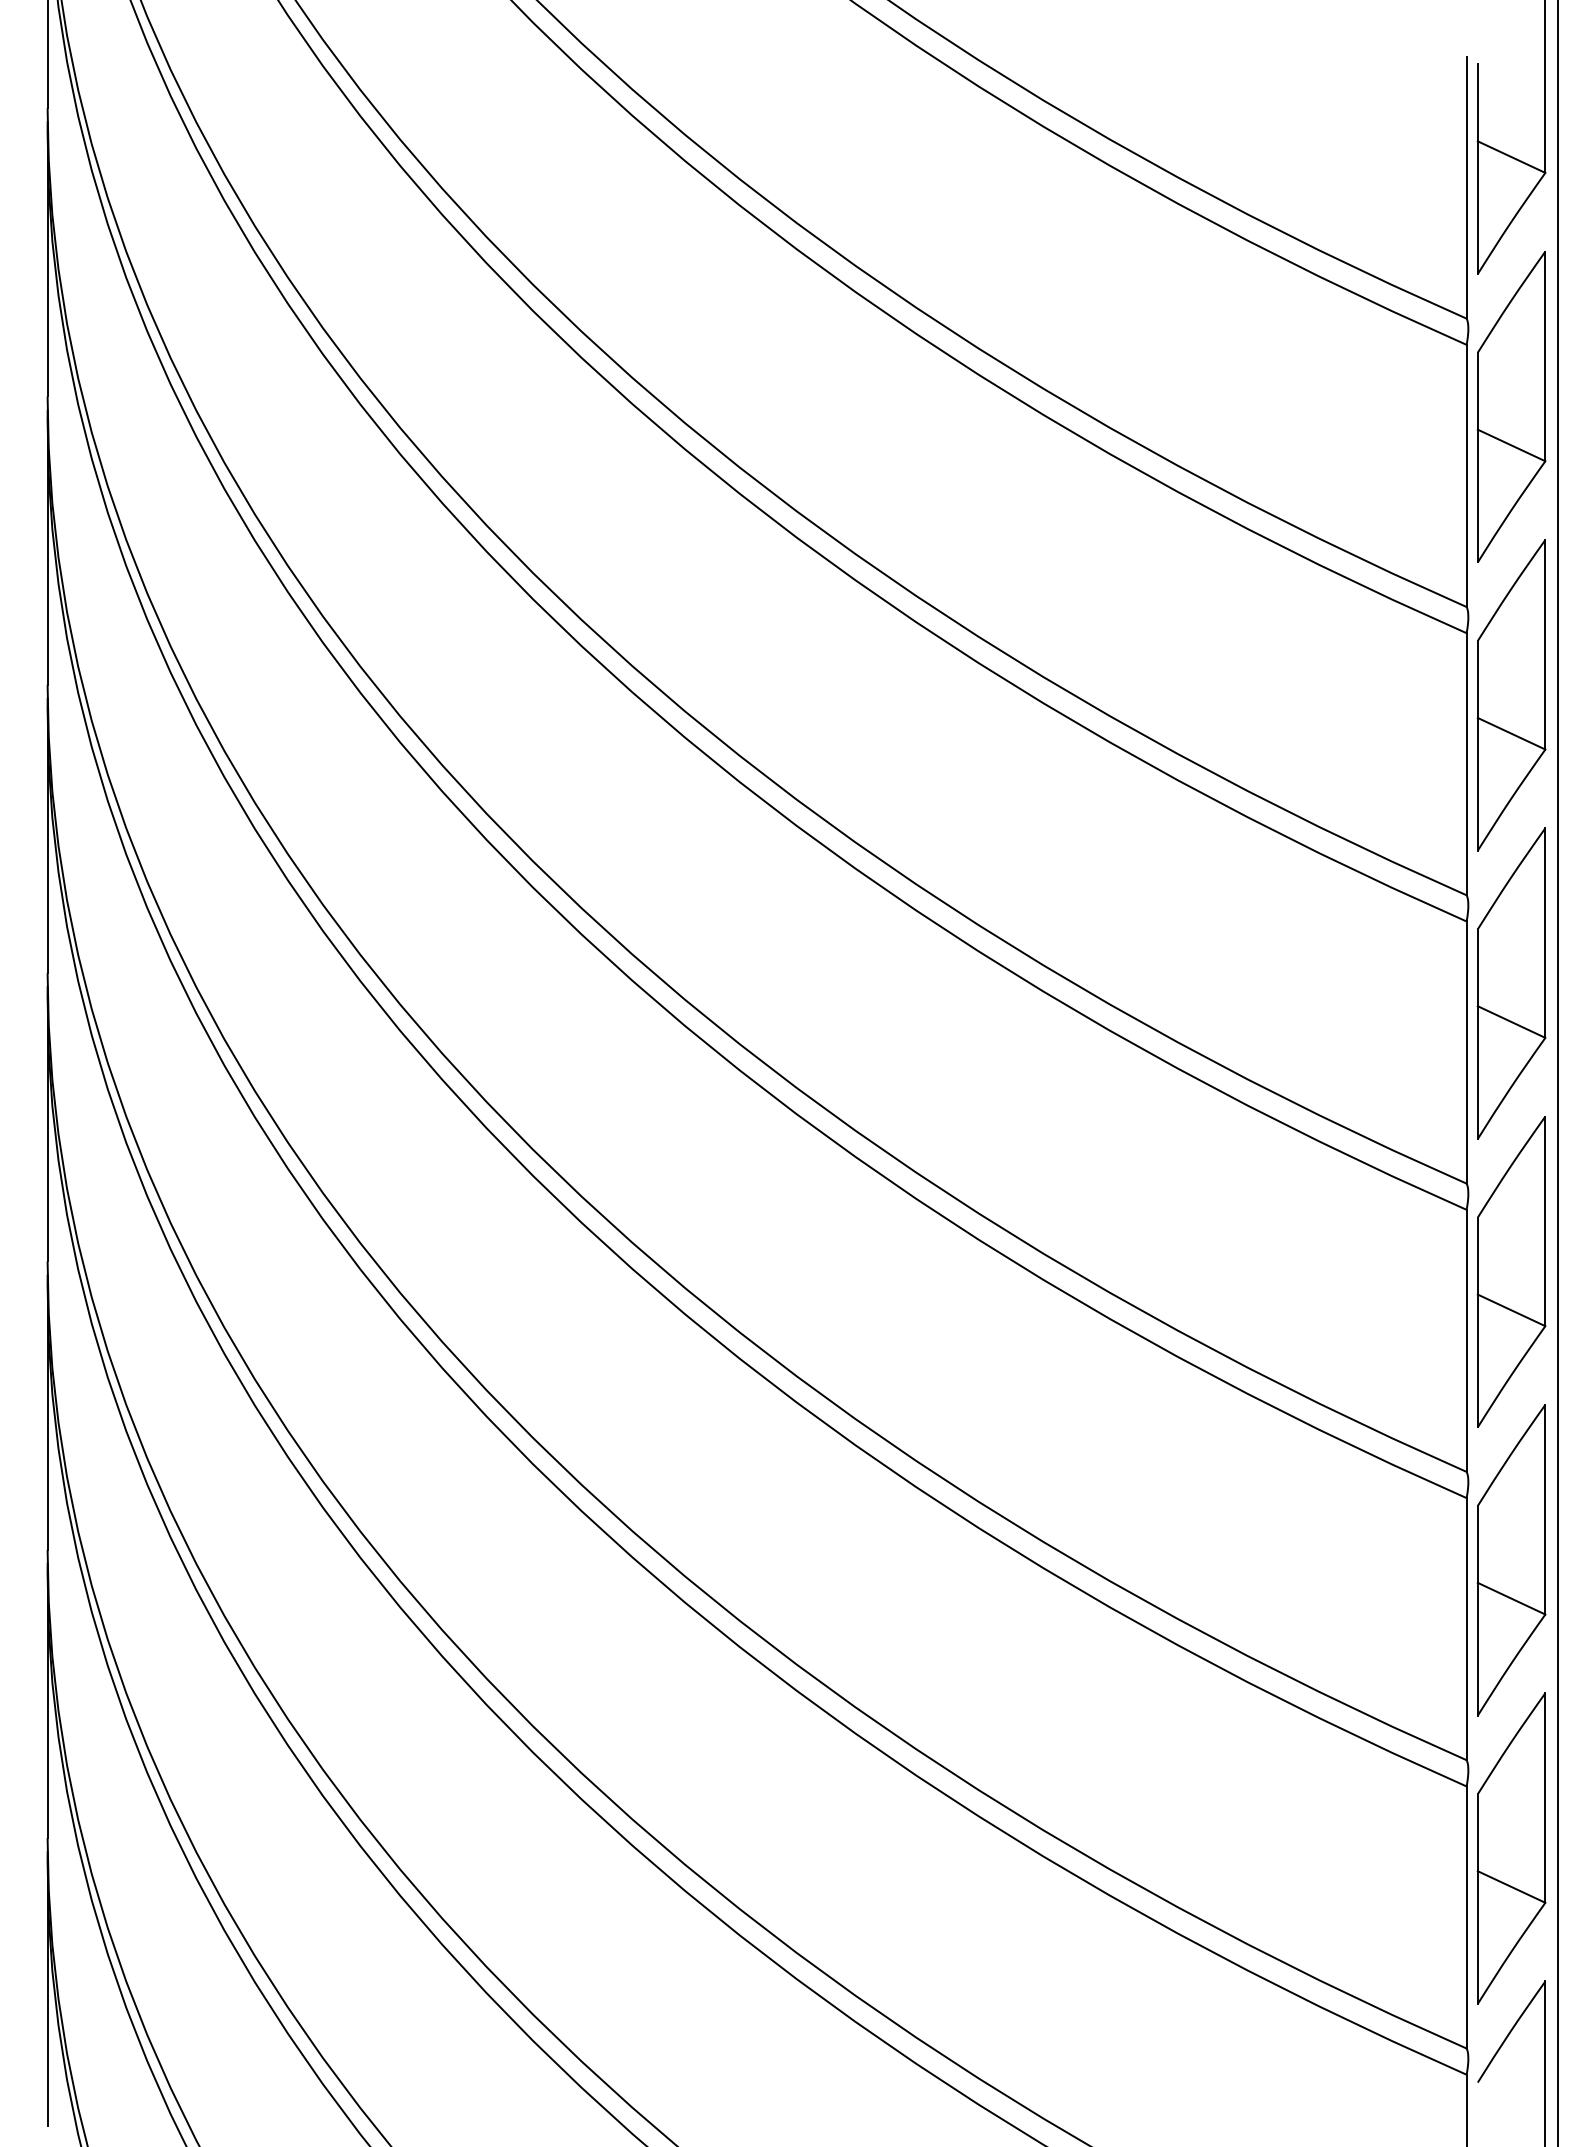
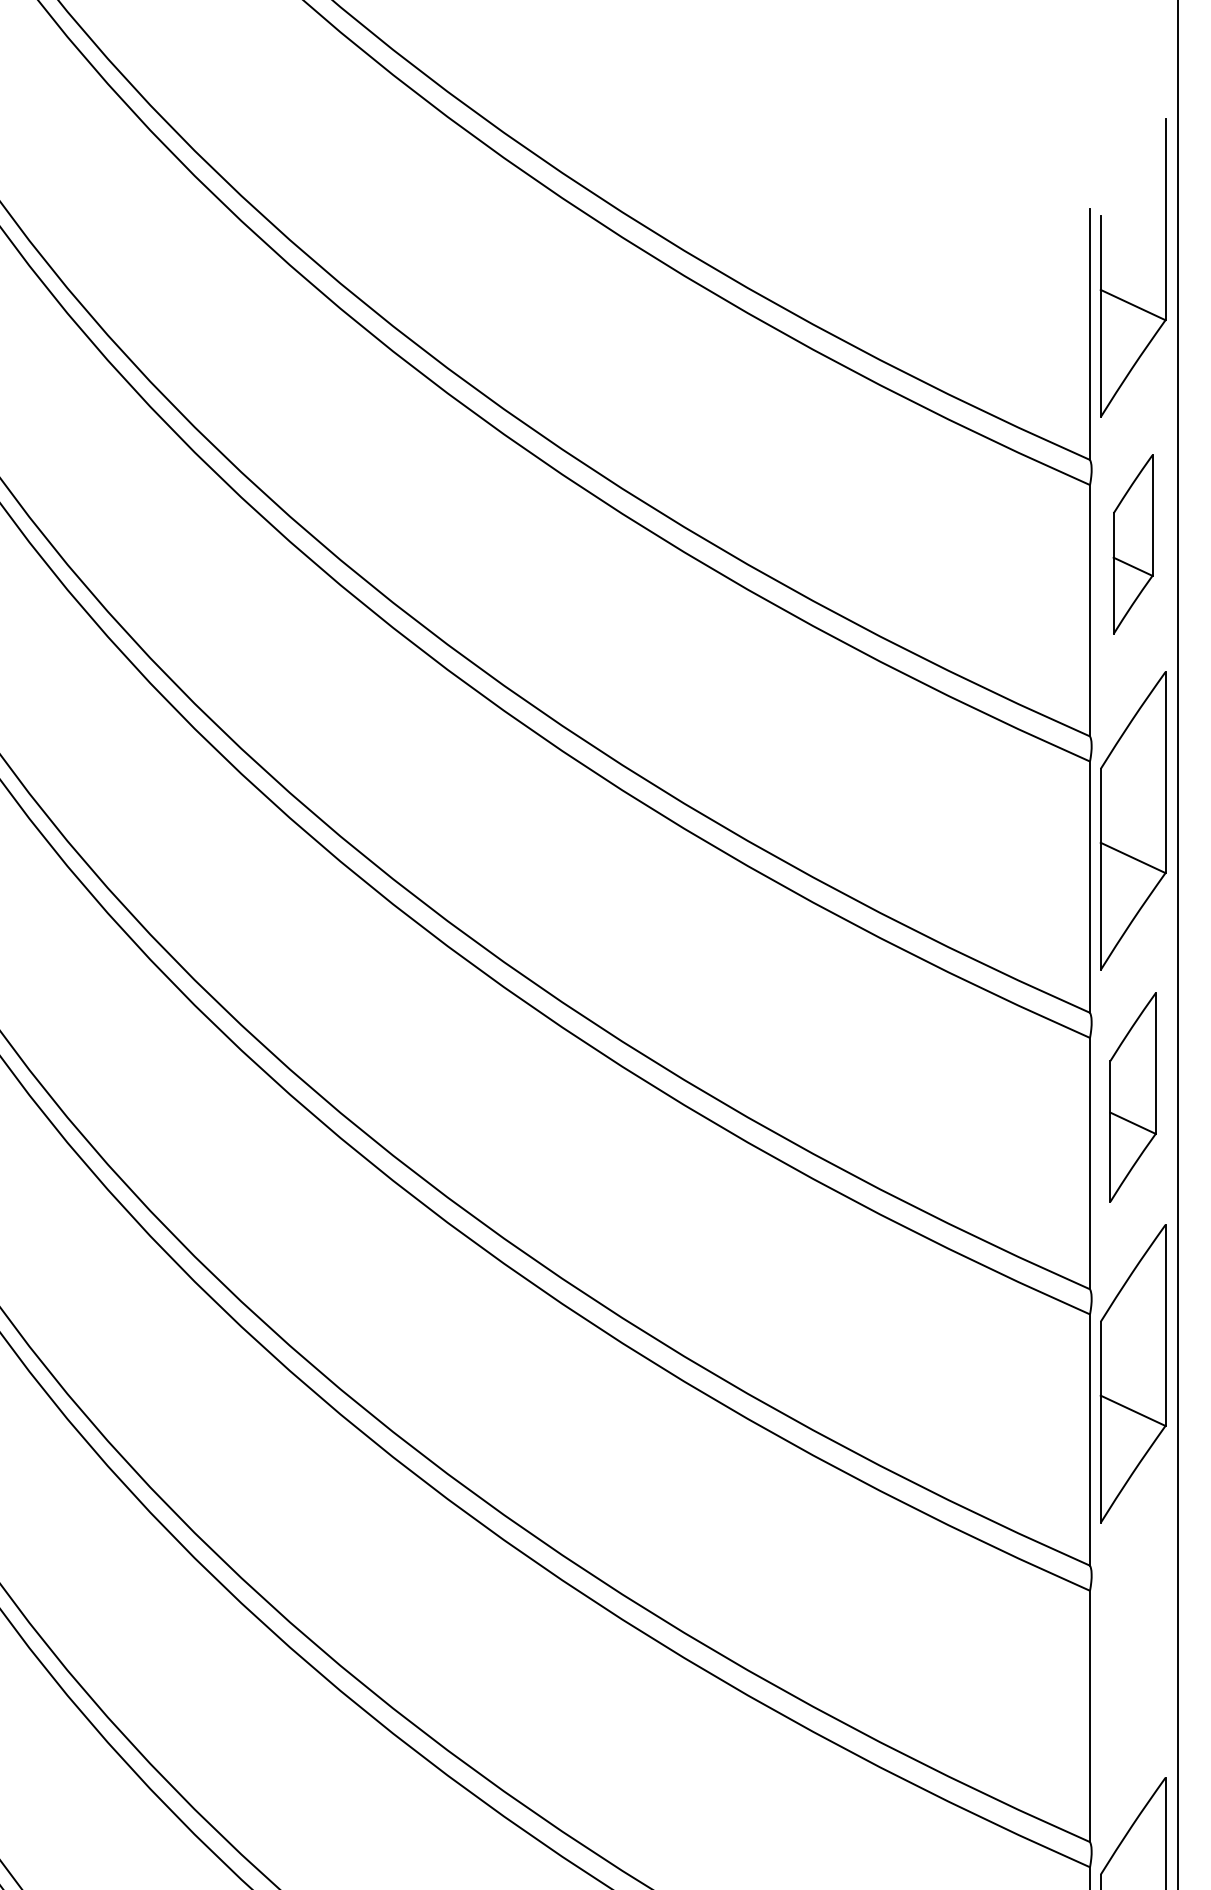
part: (1511, 406) -> (1133, 544), size x0.6
part: (1511, 983) -> (1133, 1097), size x0.7
part: (1511, 1560) -> (1133, 1650), removed

